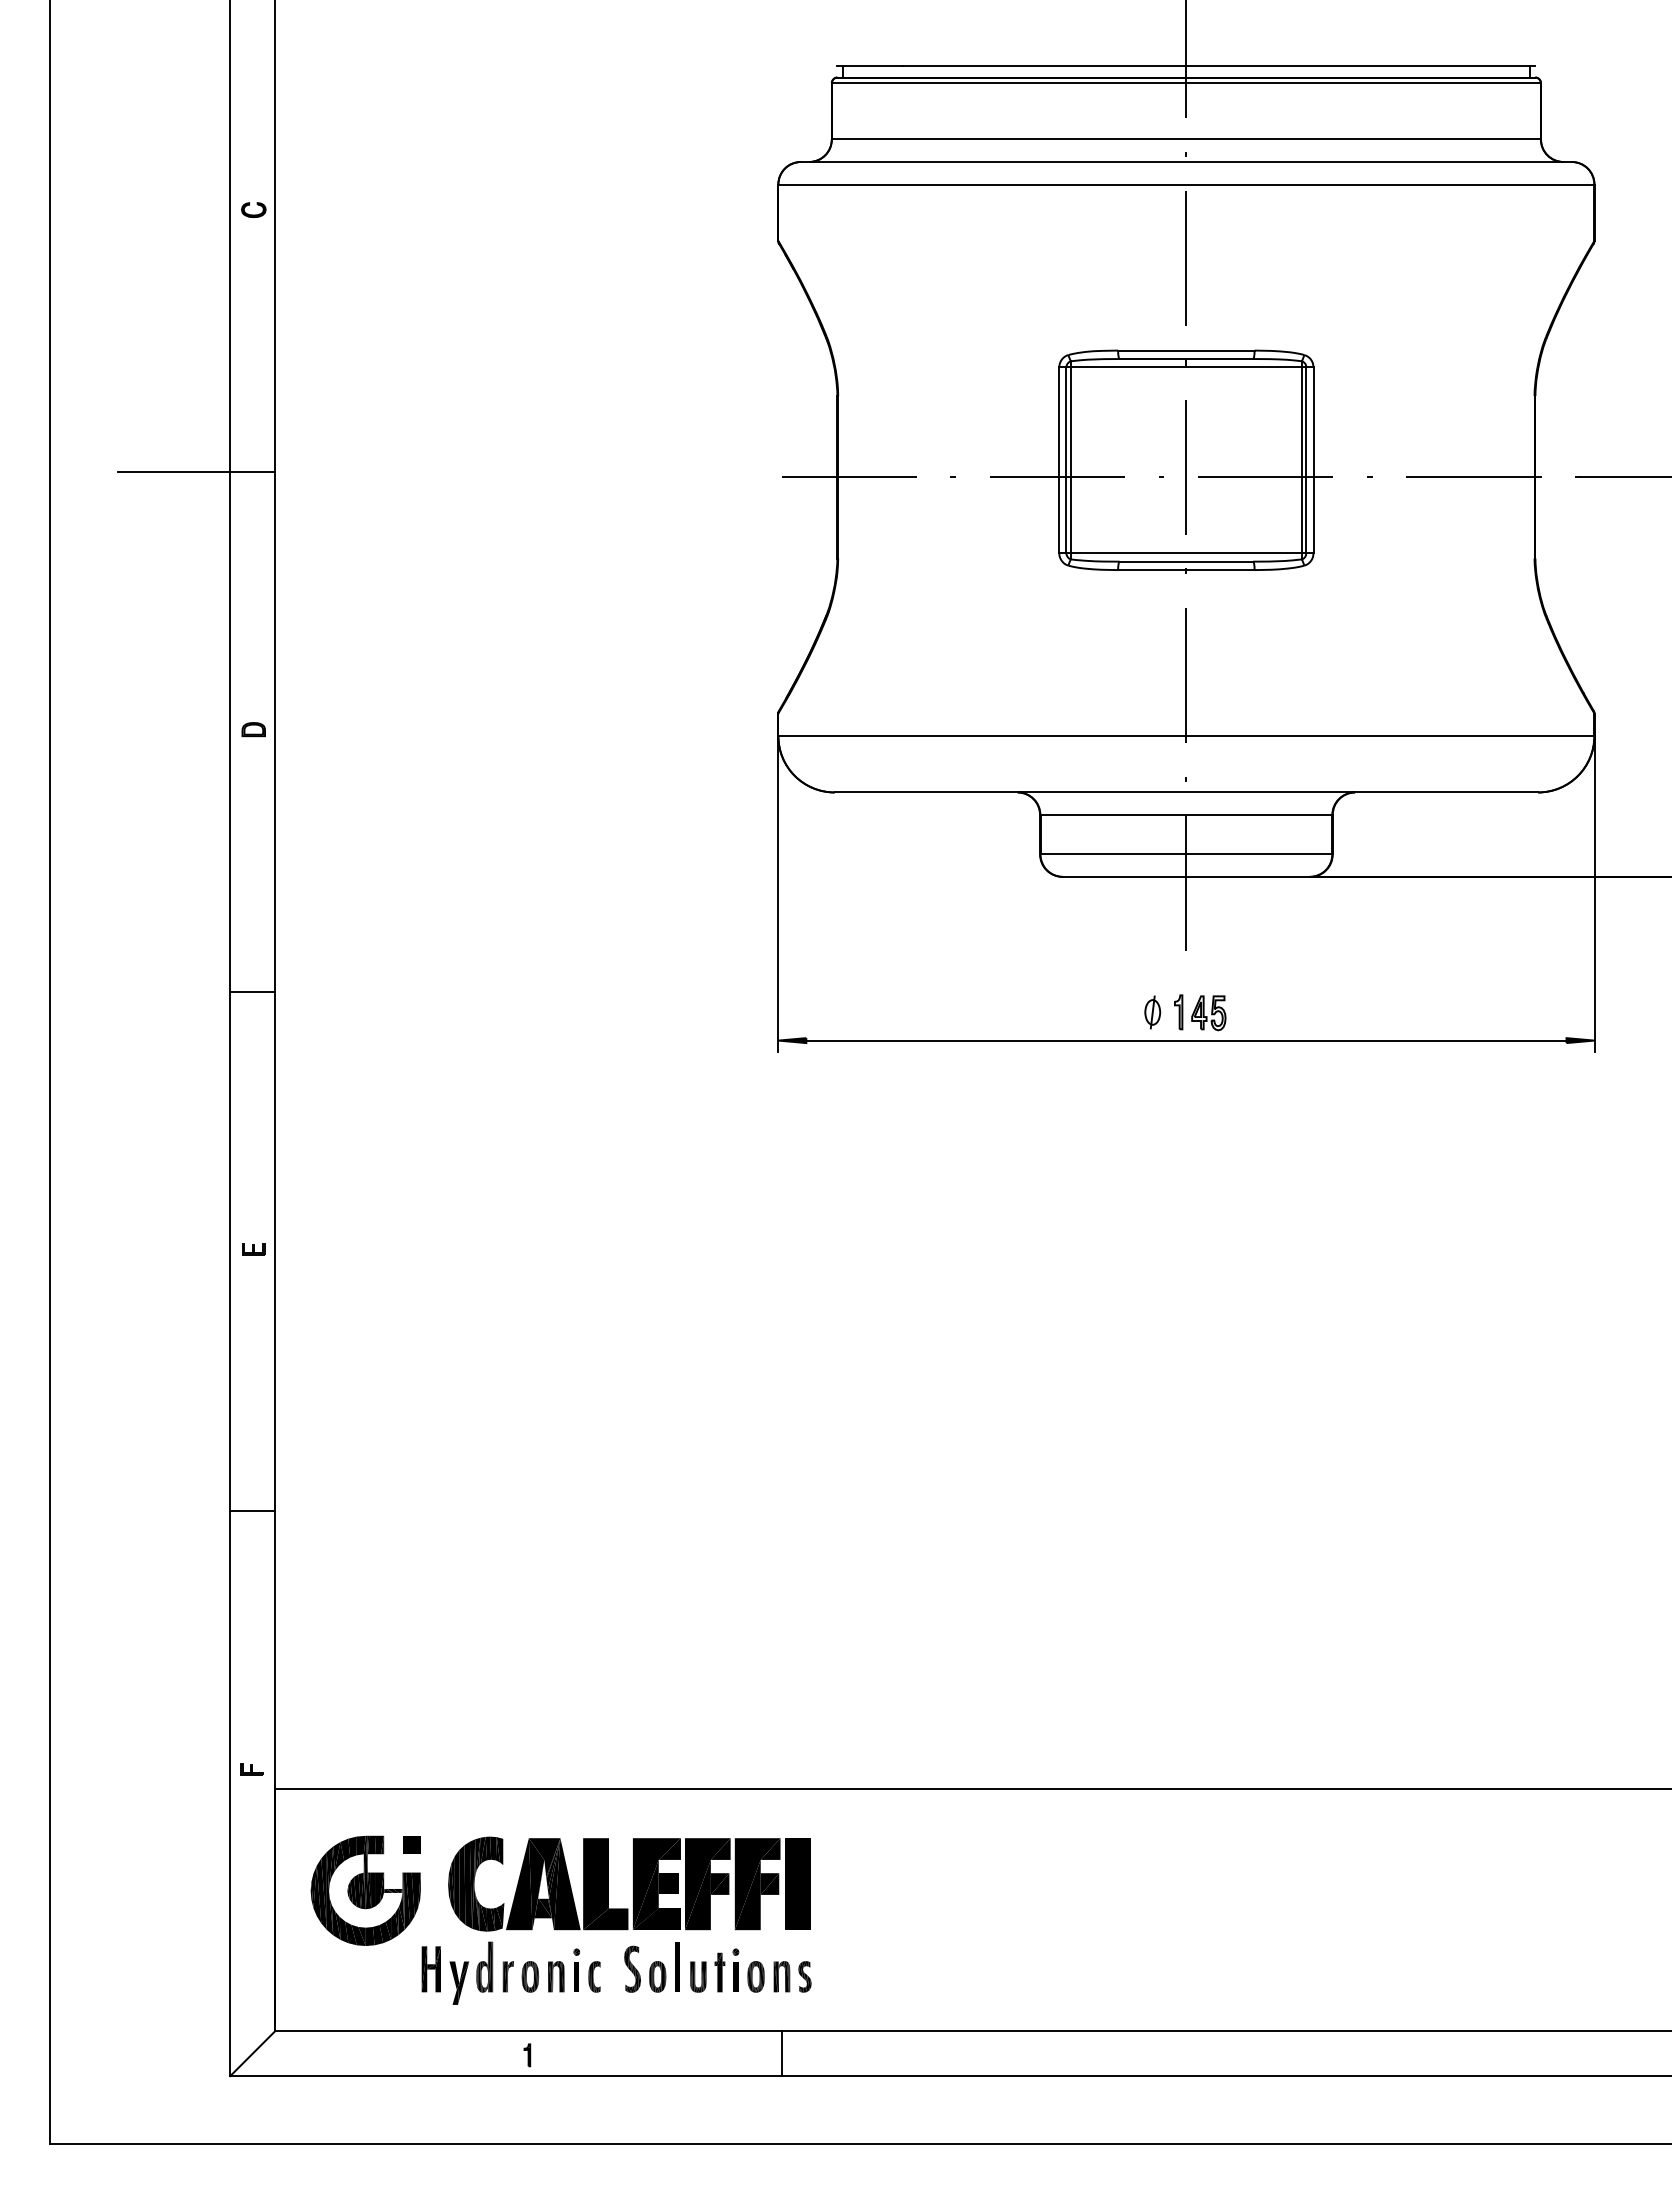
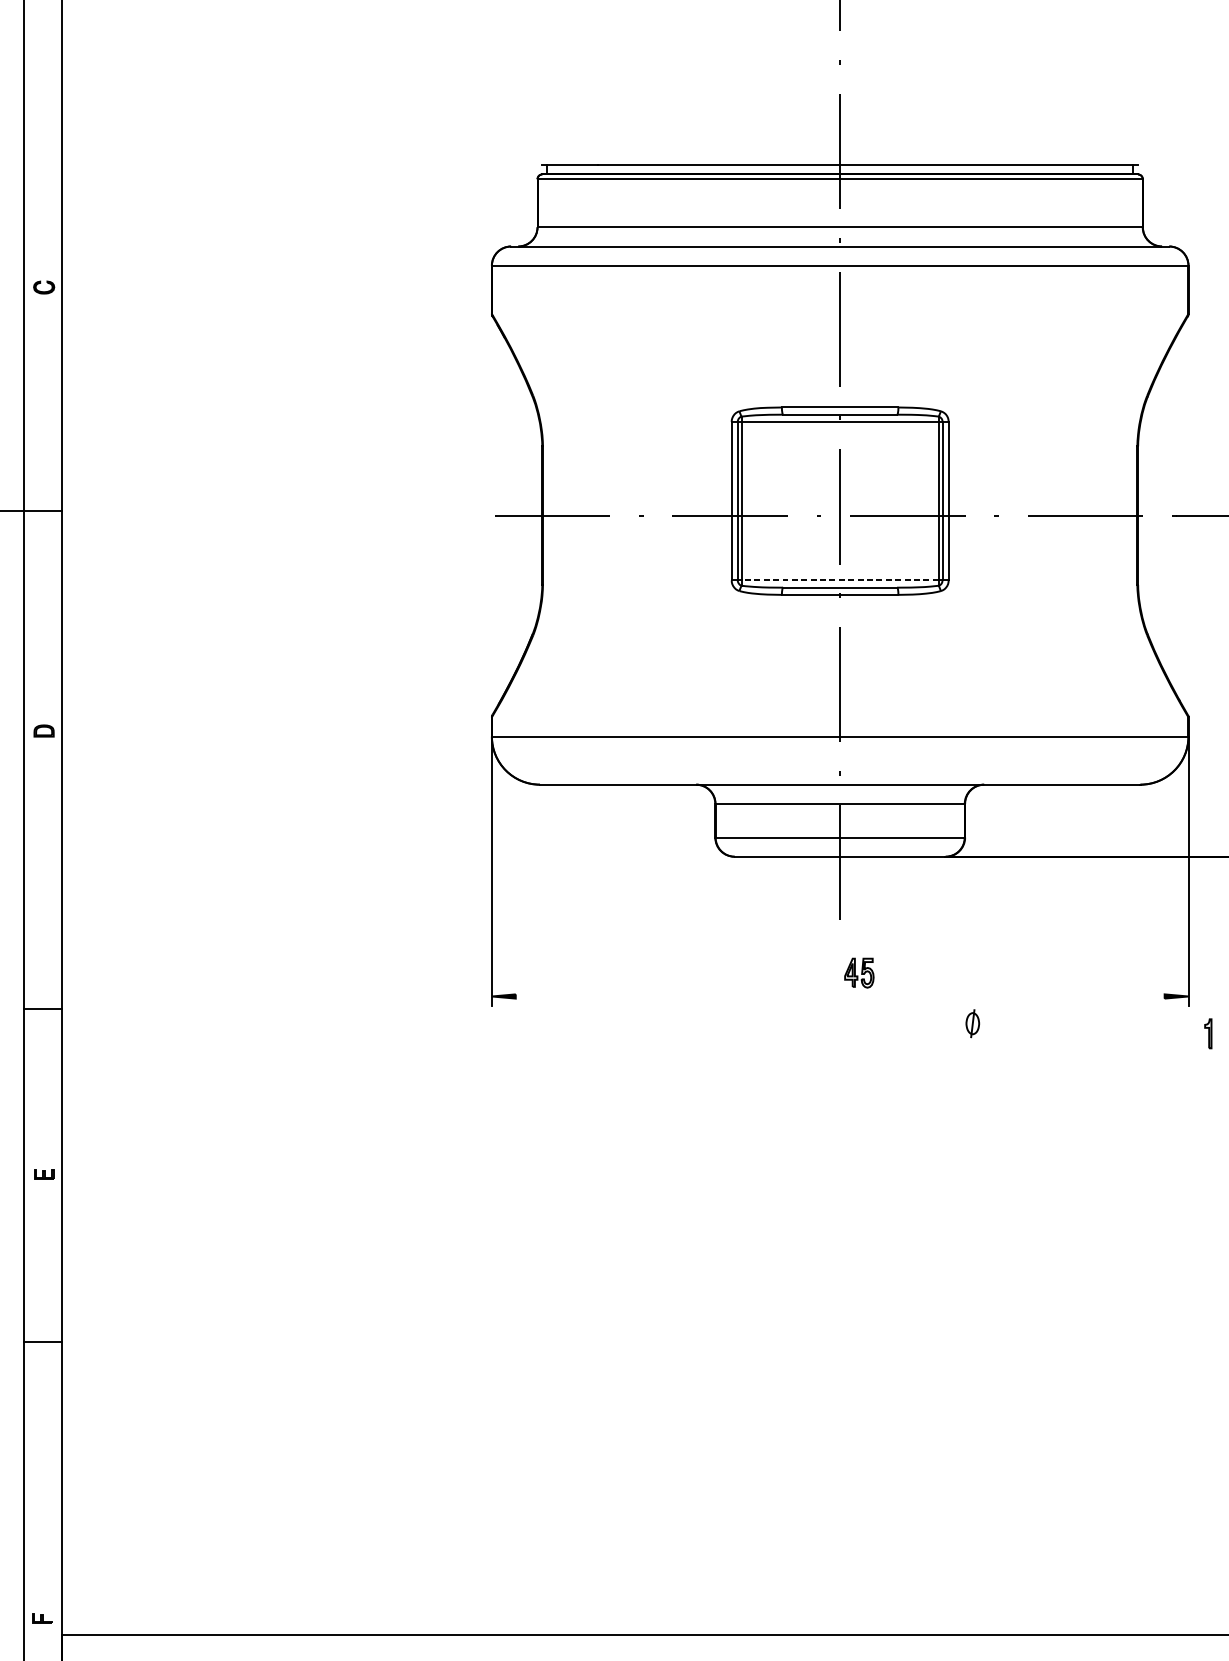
line: (1185, 553) -> (839, 580), solid -> dashed
line: (252, 991) -> (43, 1009), moved
part: (1152, 1012) -> (972, 1023), moved
part: (1178, 1012) -> (1208, 1033), moved
line: (1186, 1040) -> (840, 996), removed
line: (252, 1511) -> (43, 1342), moved

